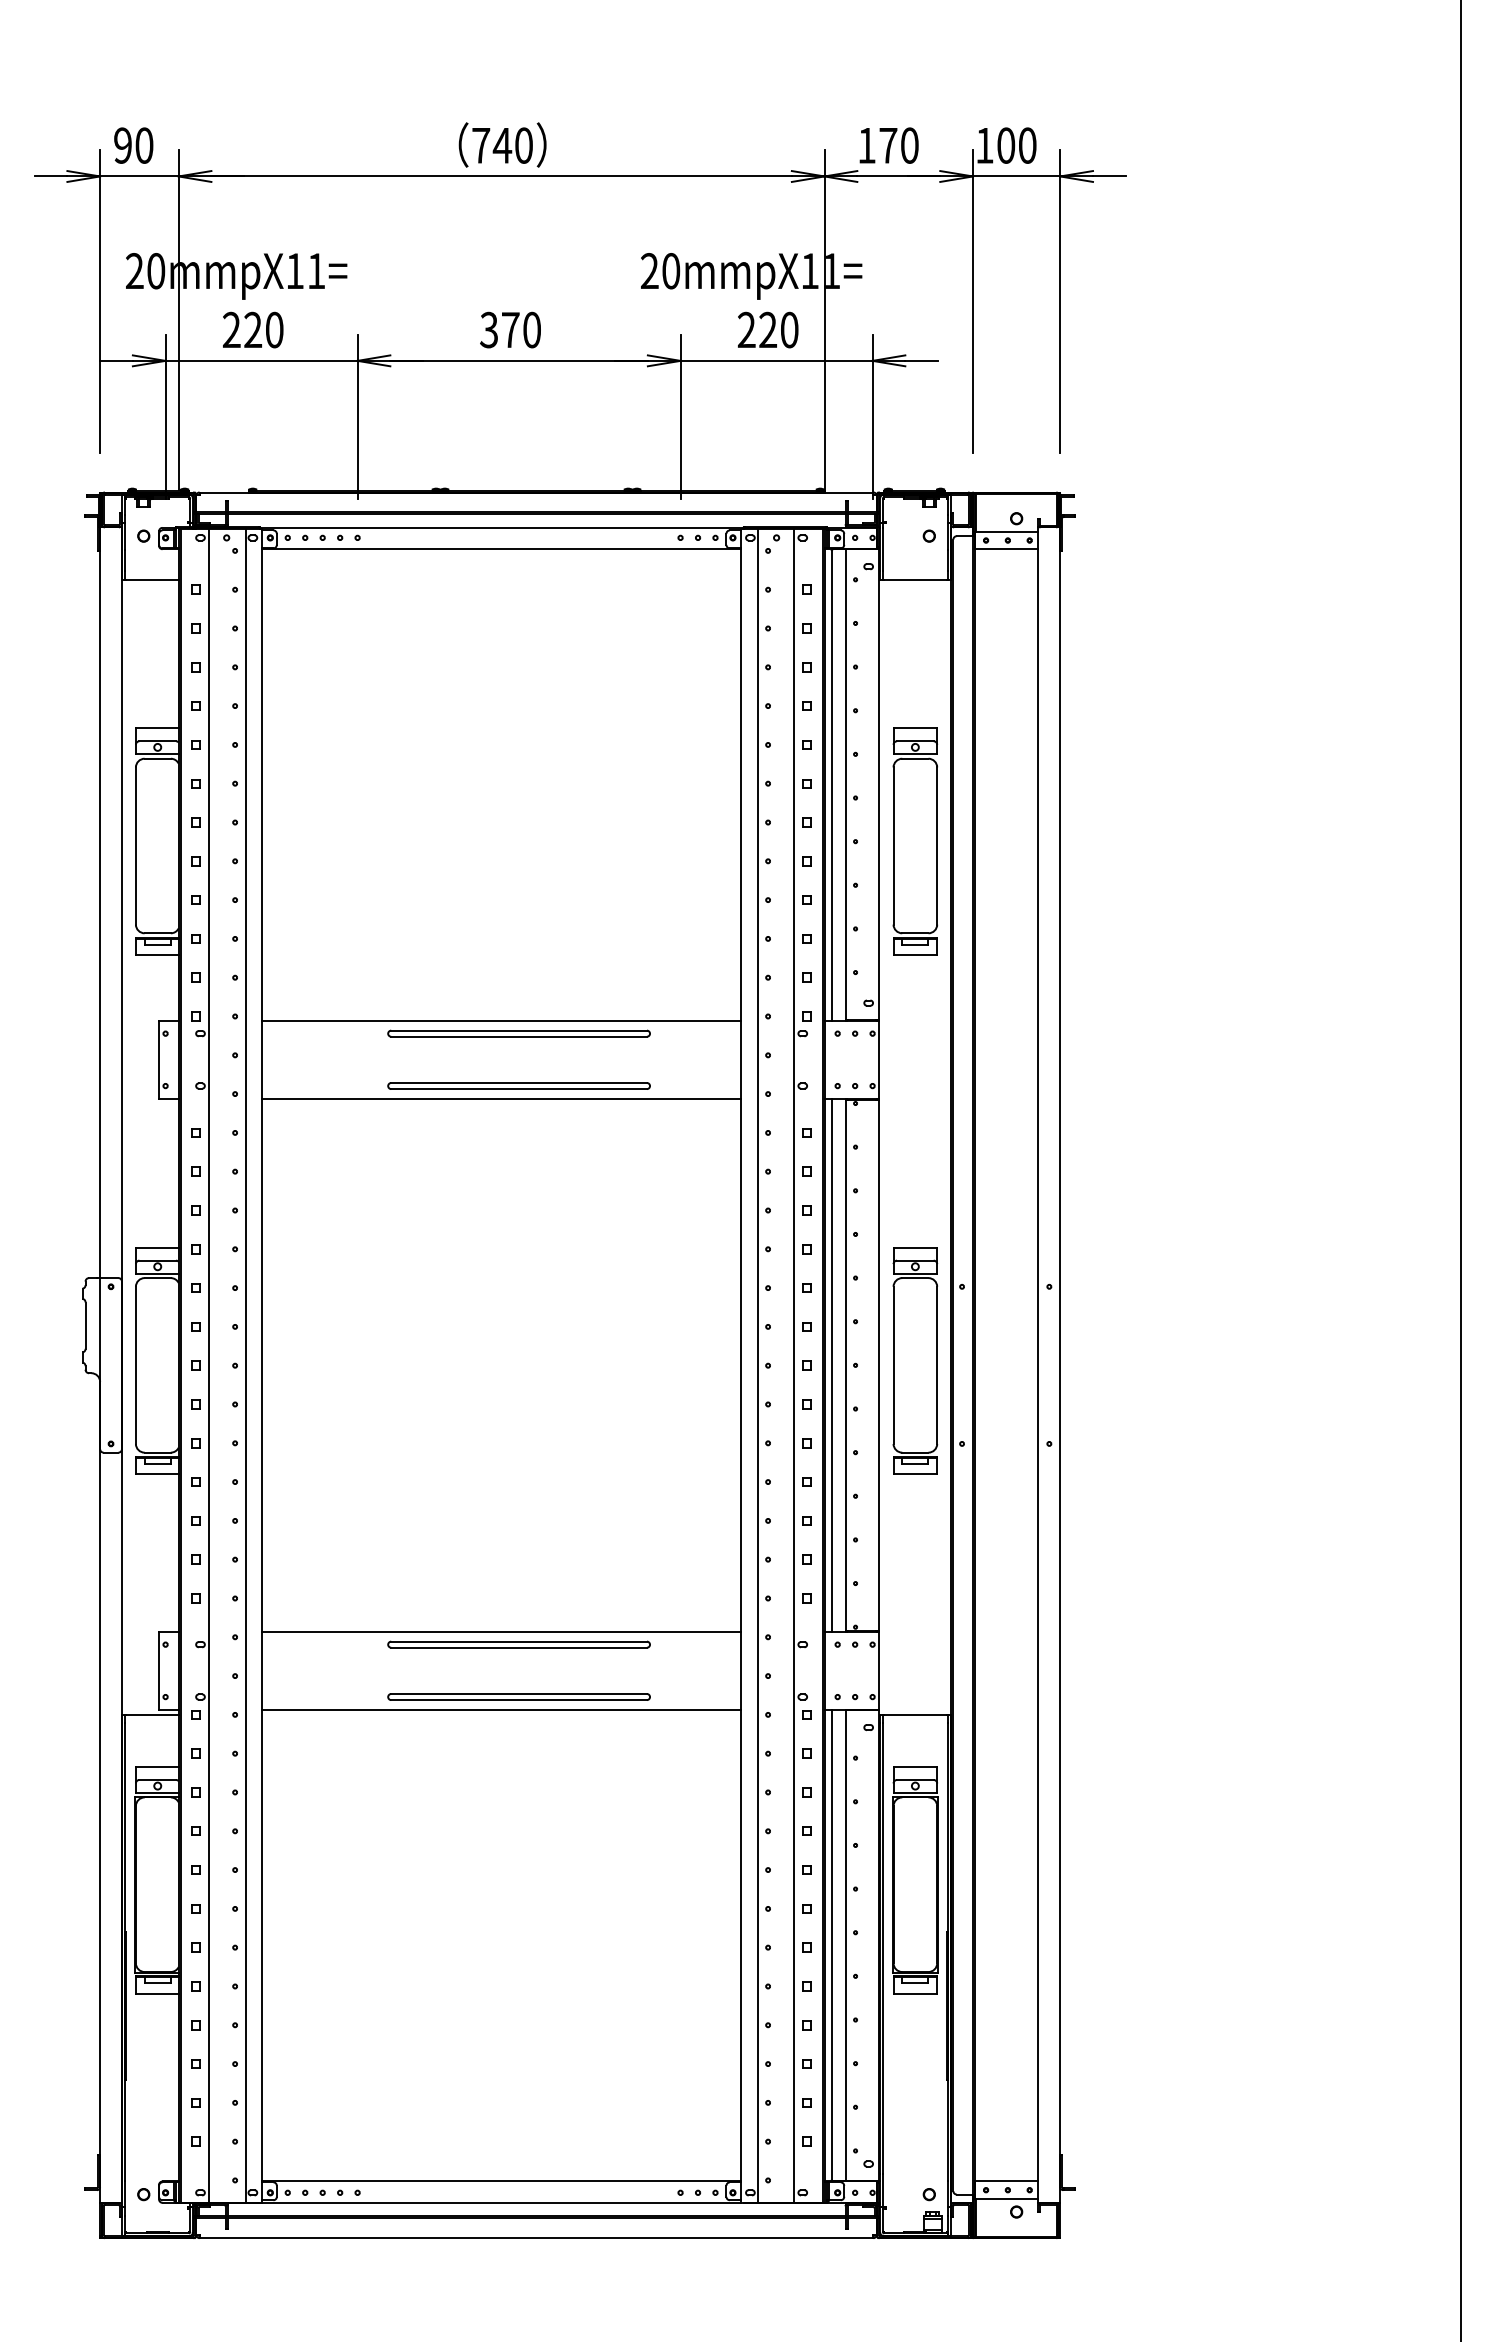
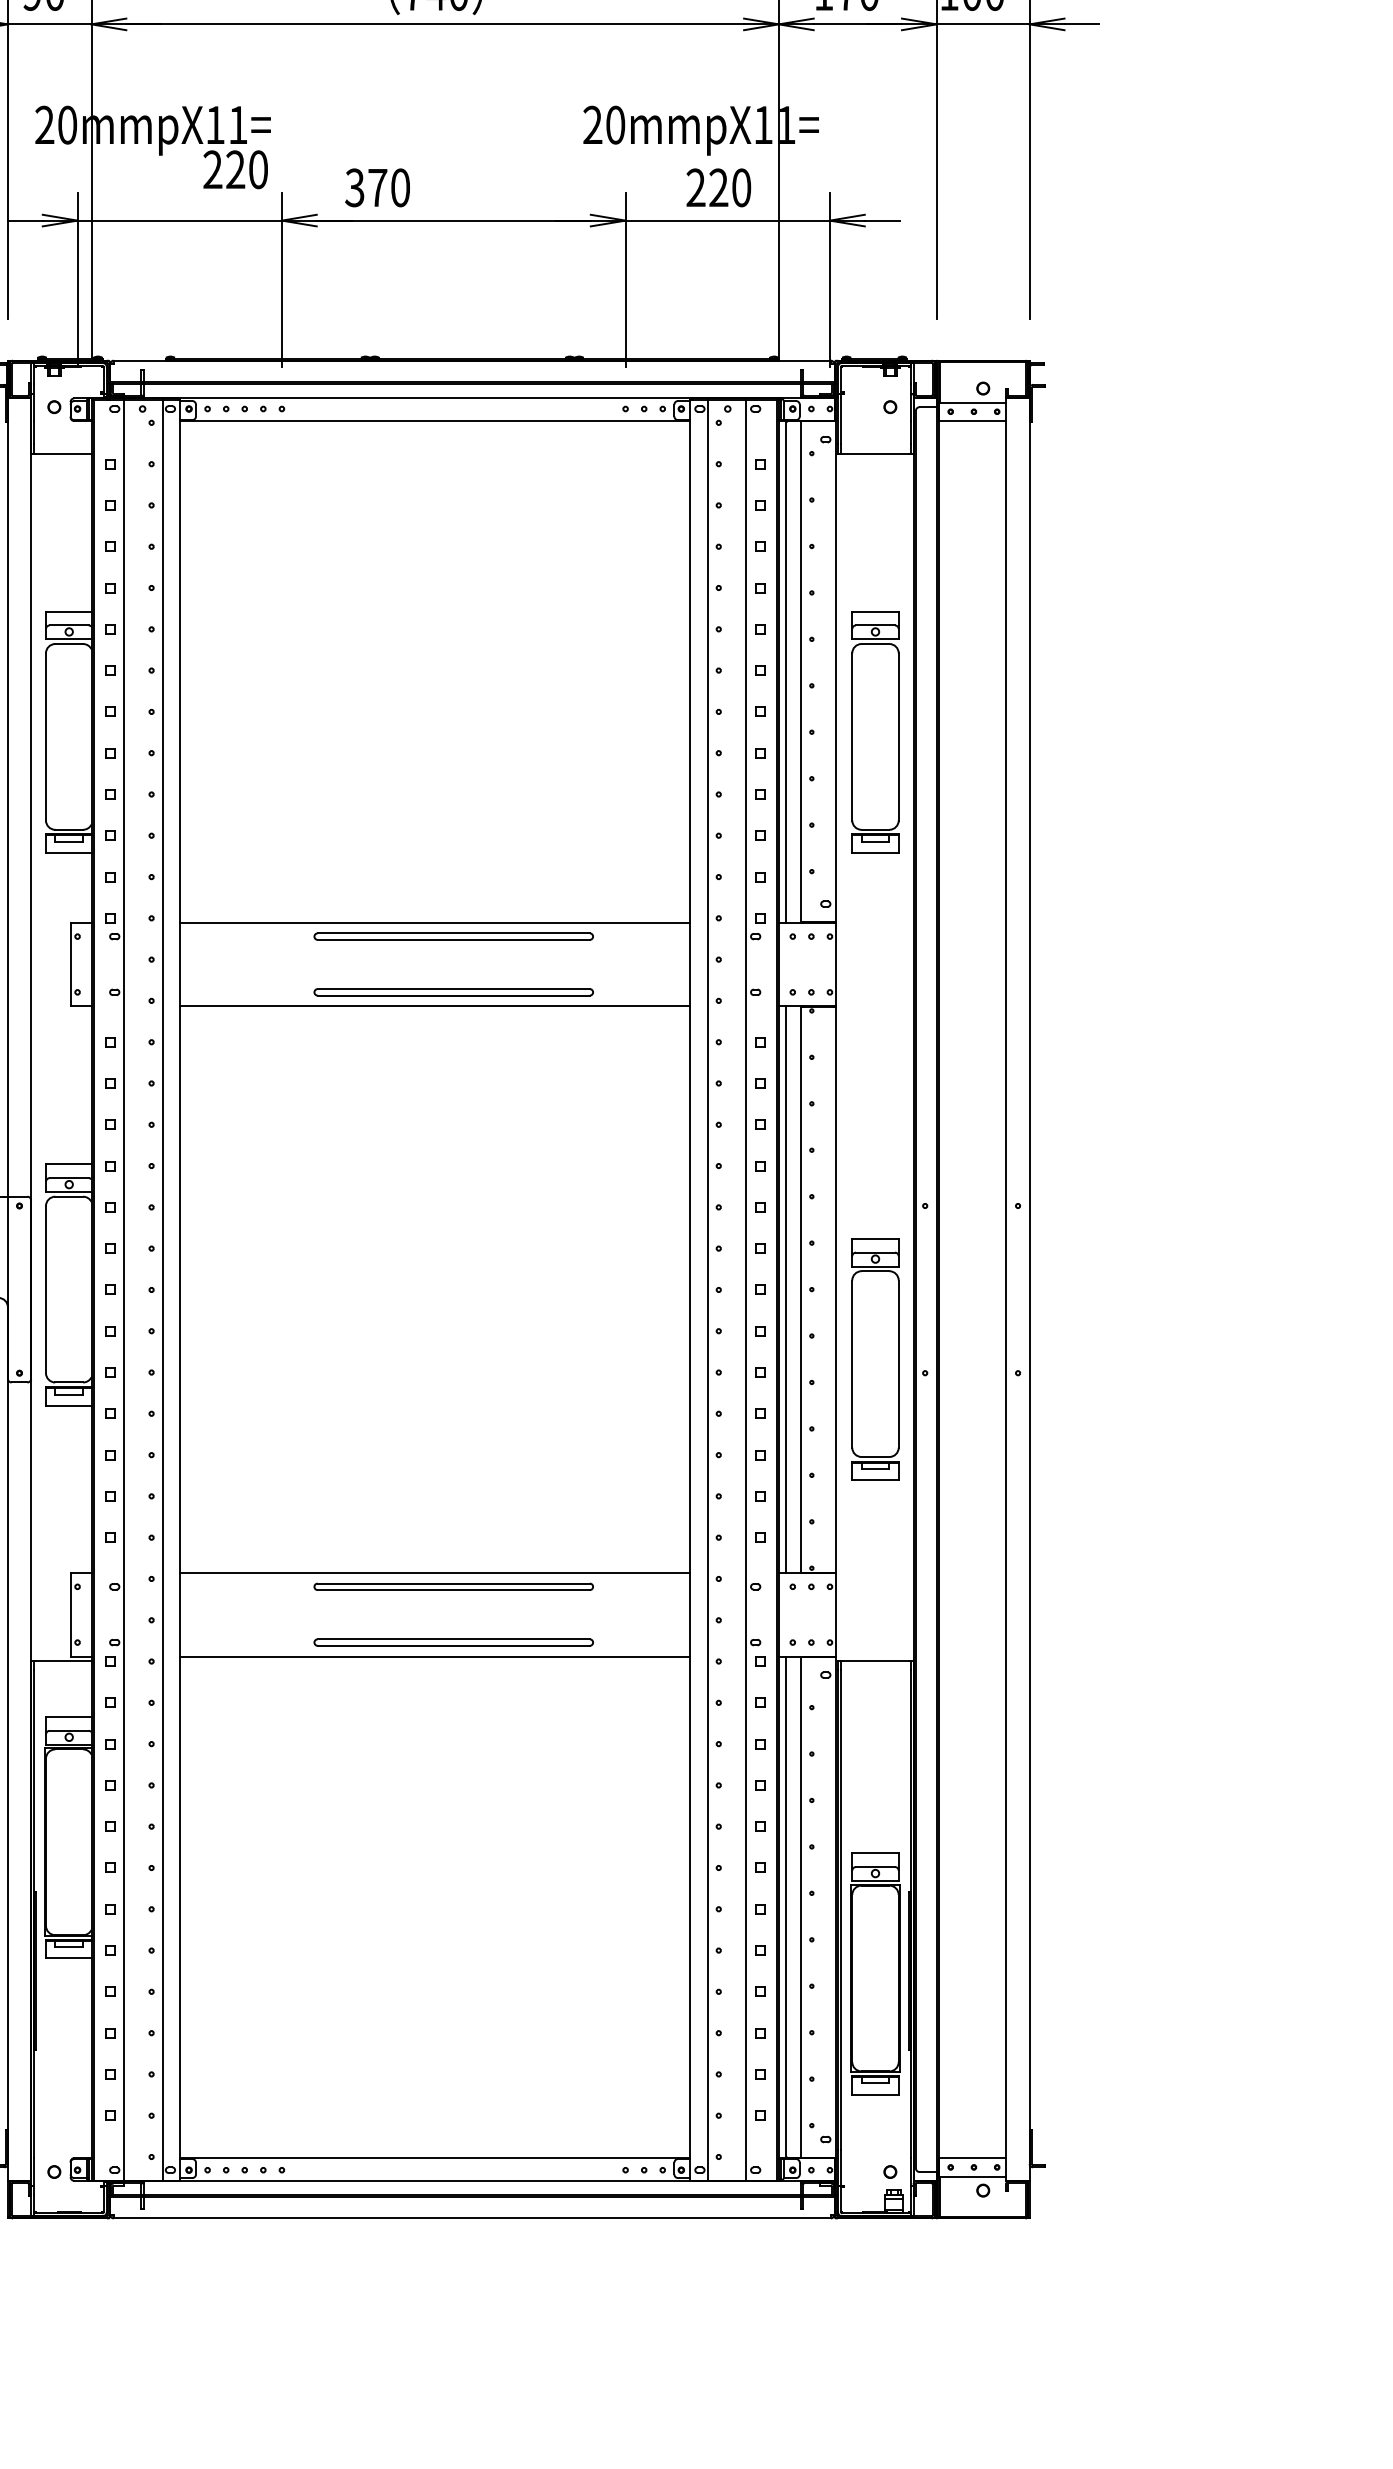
text: (253, 329) -> (236, 169), moved
text: (510, 329) -> (377, 187), moved
part: (915, 1360) -> (875, 1358), moved
part: (915, 1880) -> (875, 1974), moved

